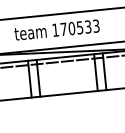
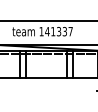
text: (79, 27) -> (58, 31), 170533 -> 141337

